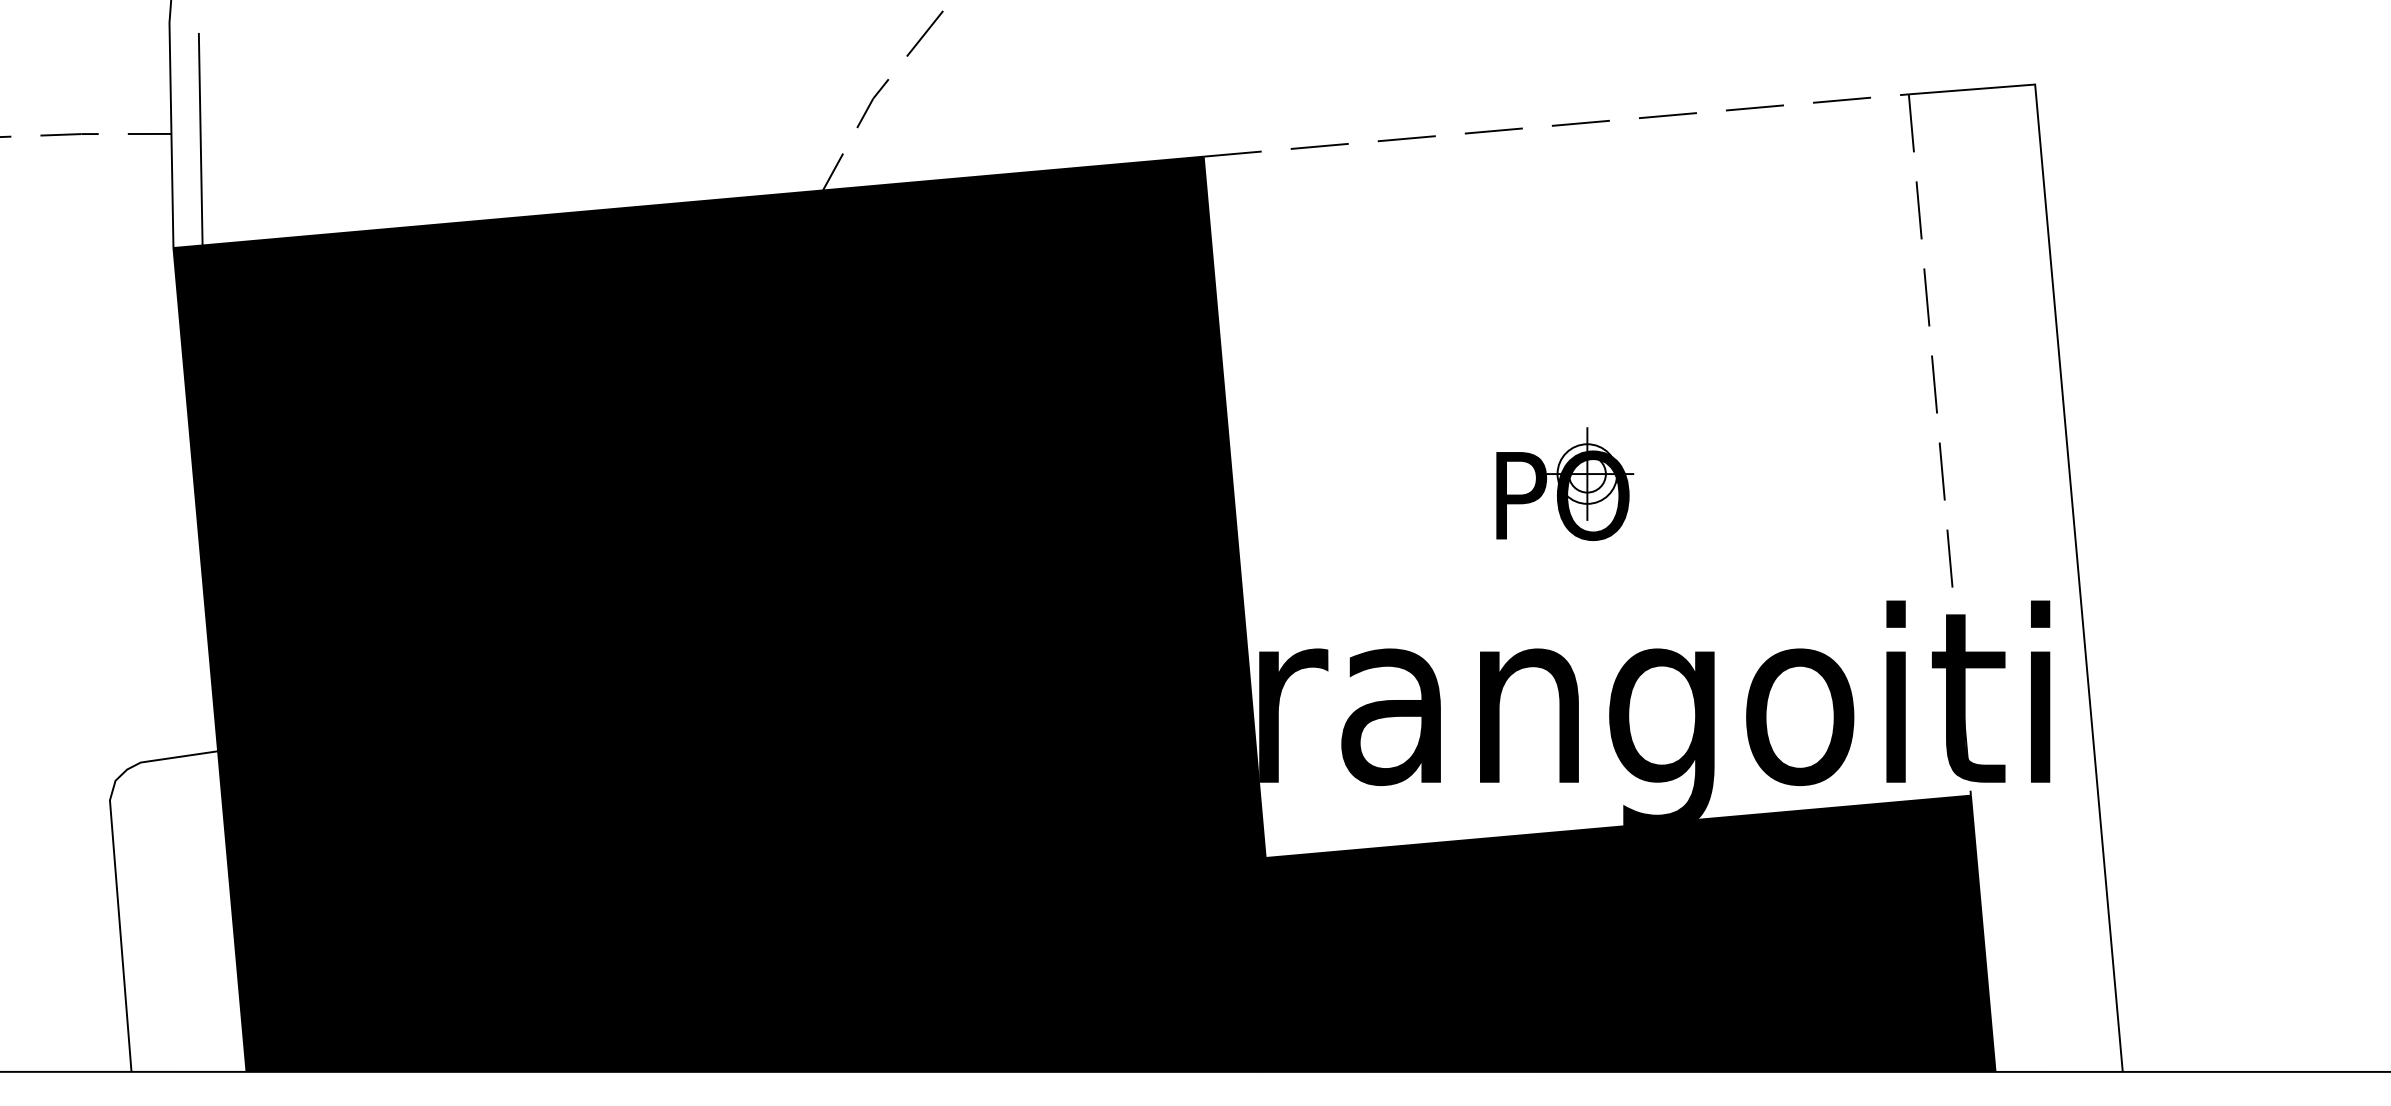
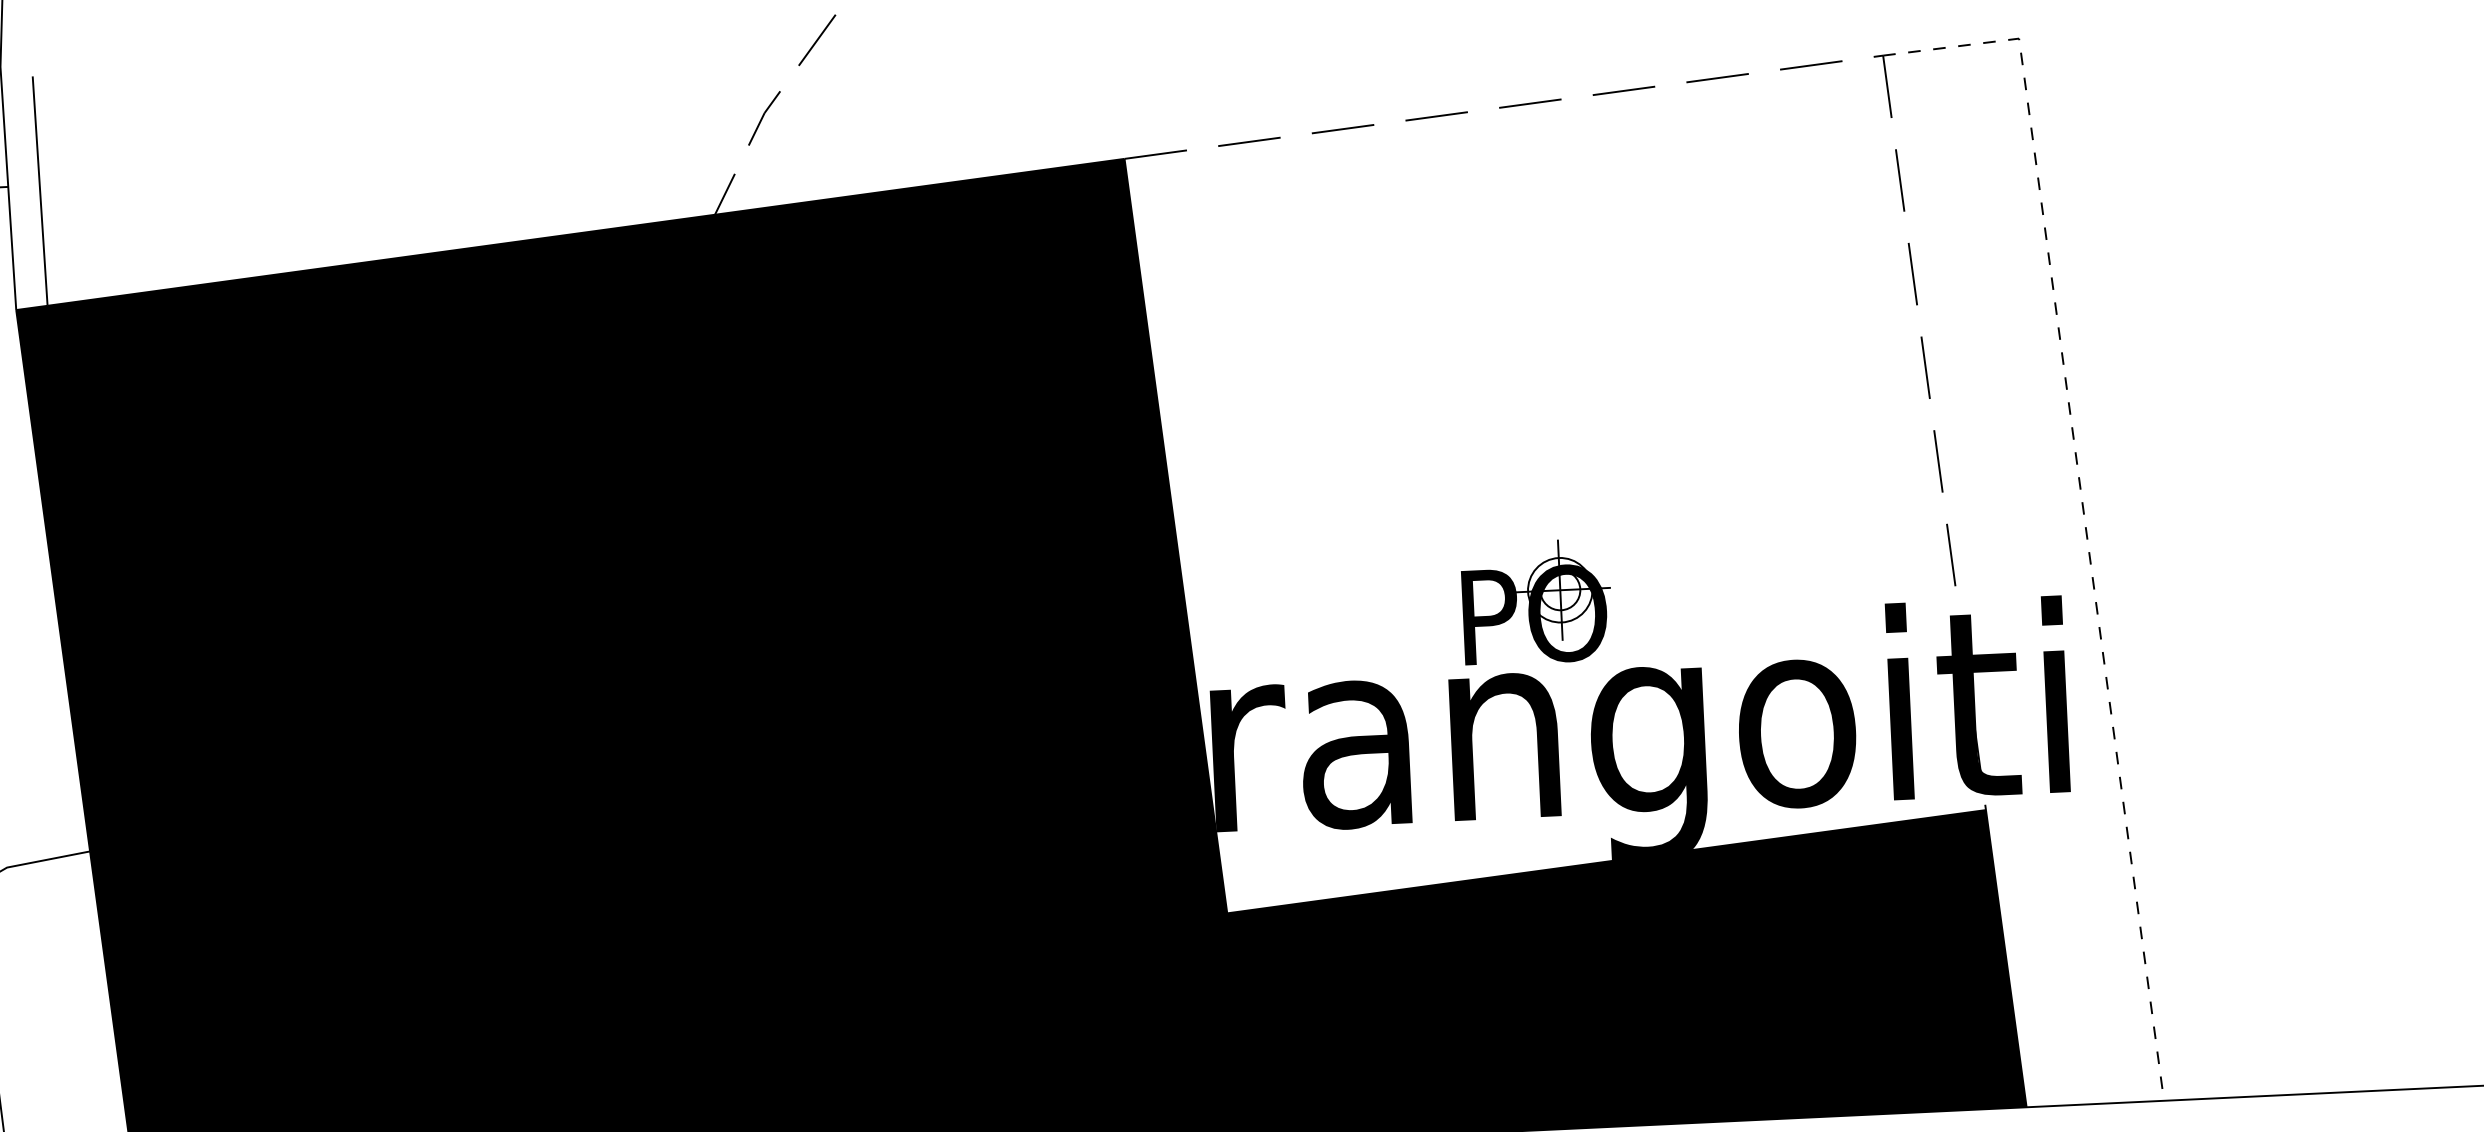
part: (1565, 484) -> (1537, 602), moved
line: (2073, 514) -> (2082, 501), solid -> dashed

